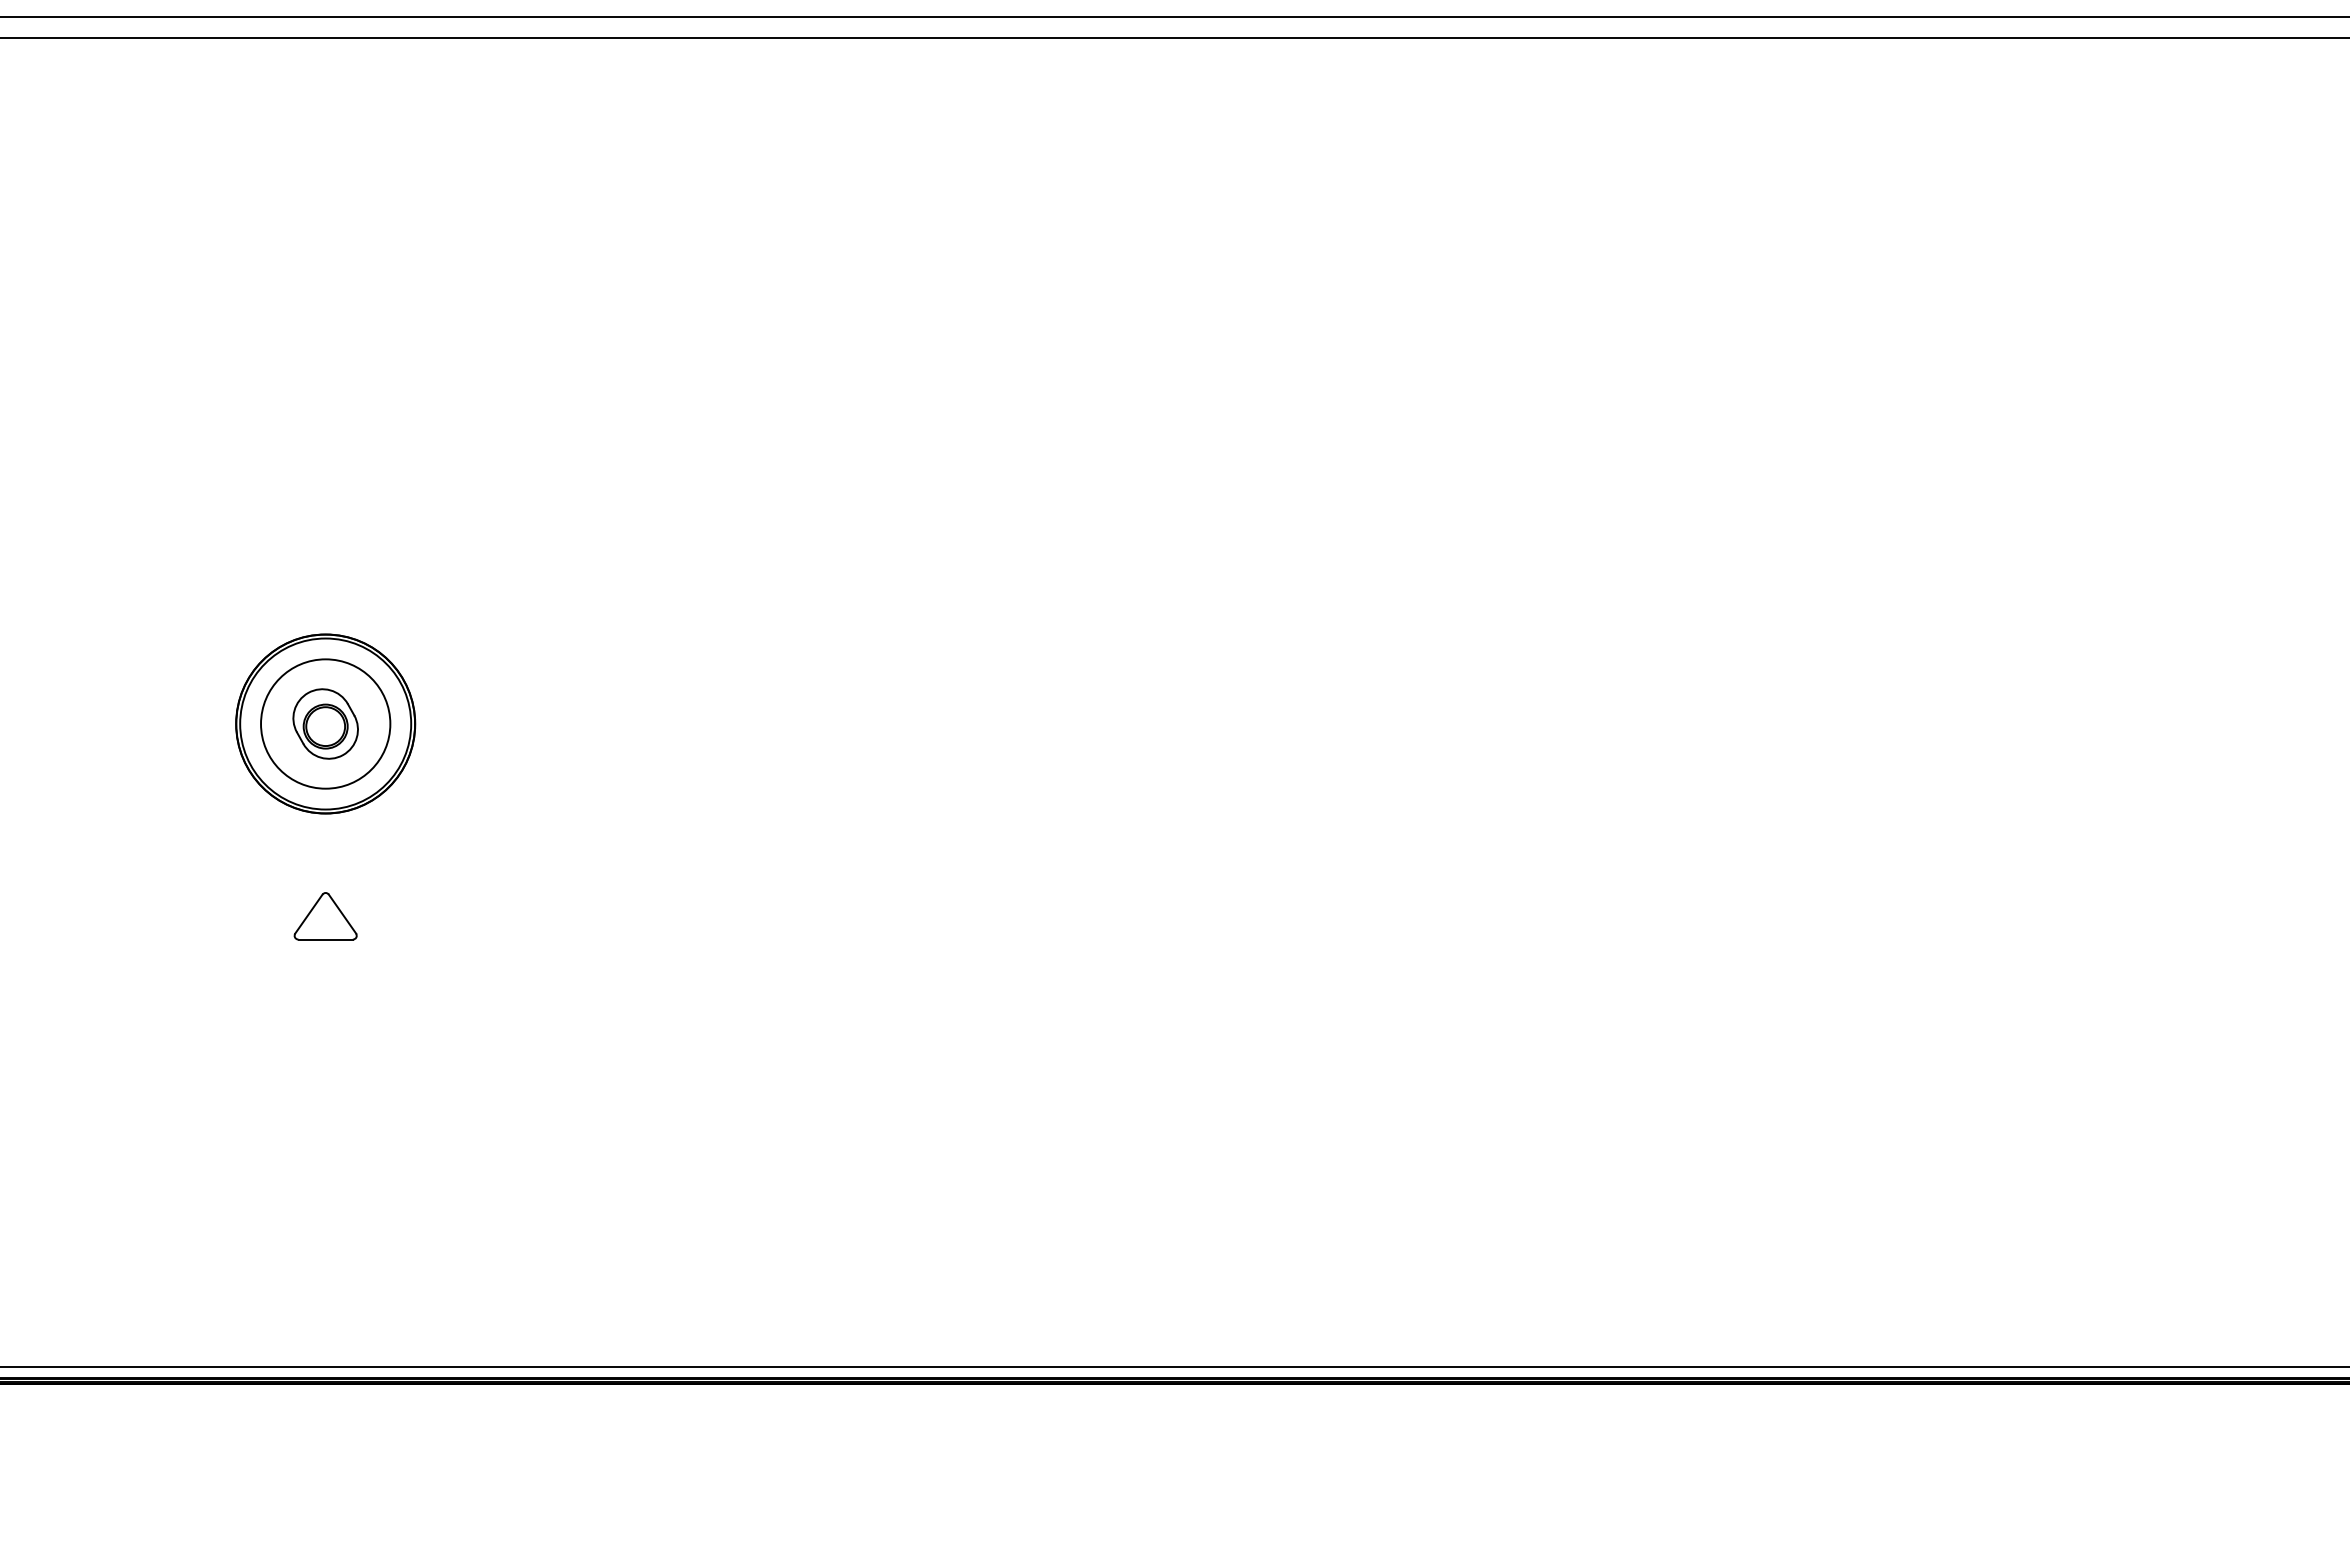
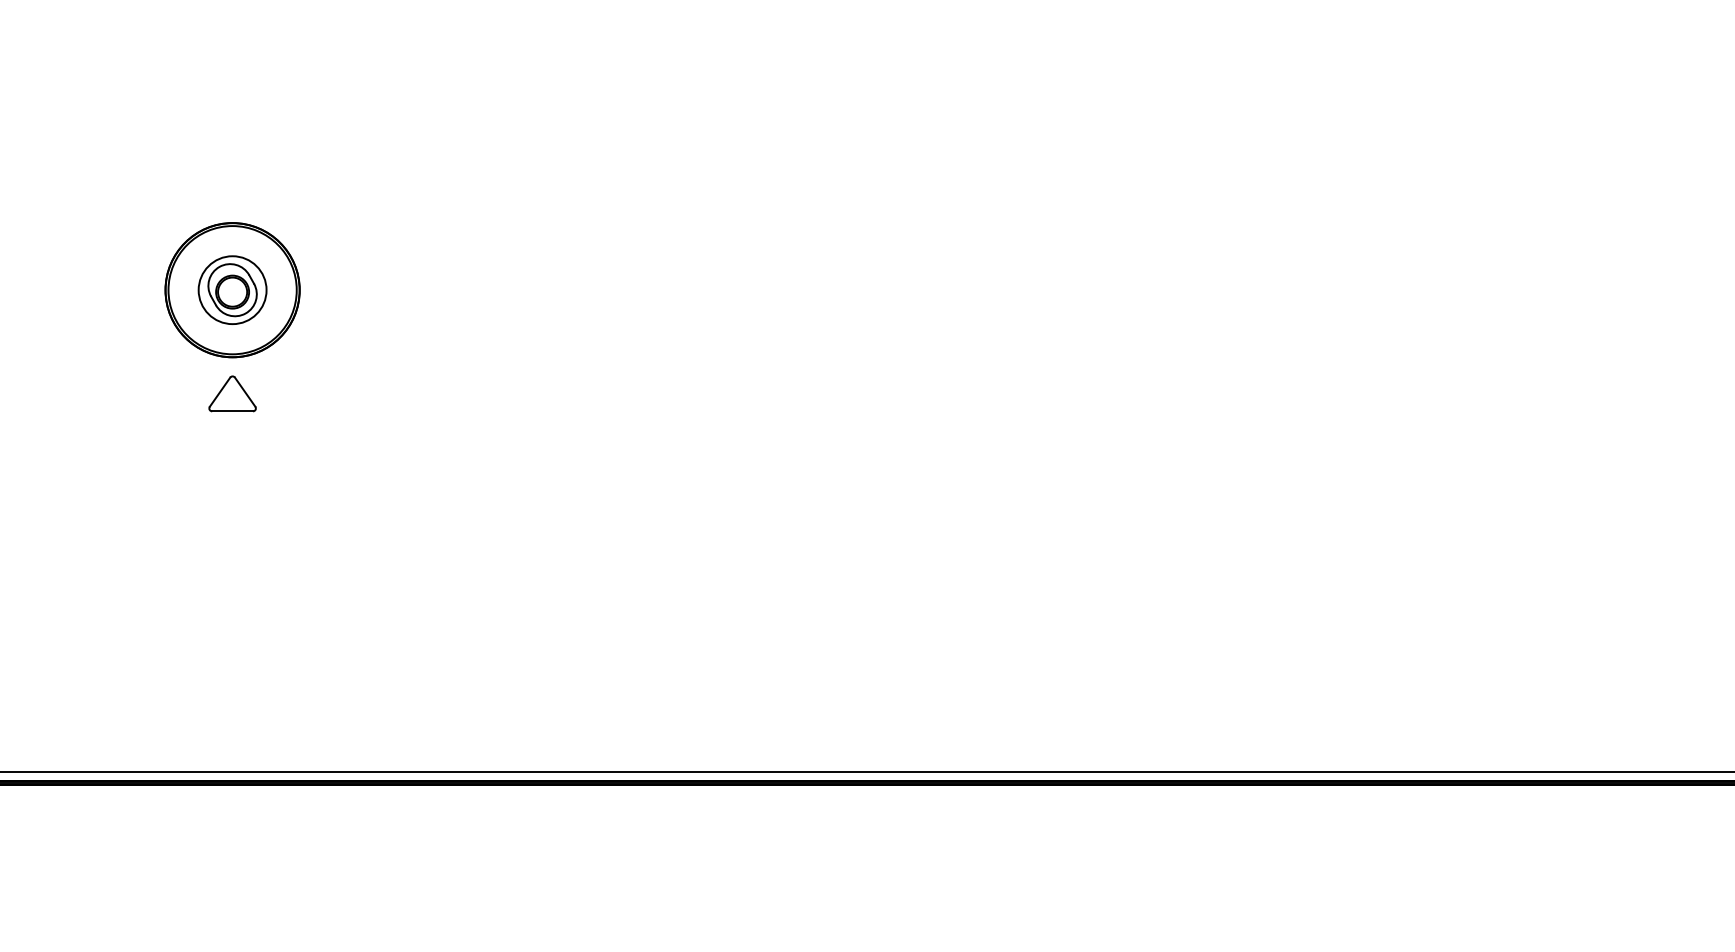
circle: (325, 723) -> (232, 289), size x0.7
part: (325, 916) -> (232, 394), moved

